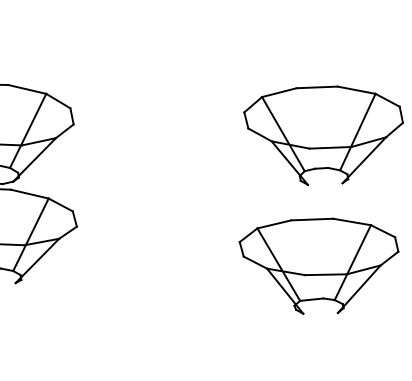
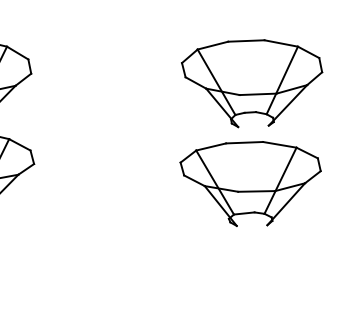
part: (318, 265) -> (250, 183), moved

